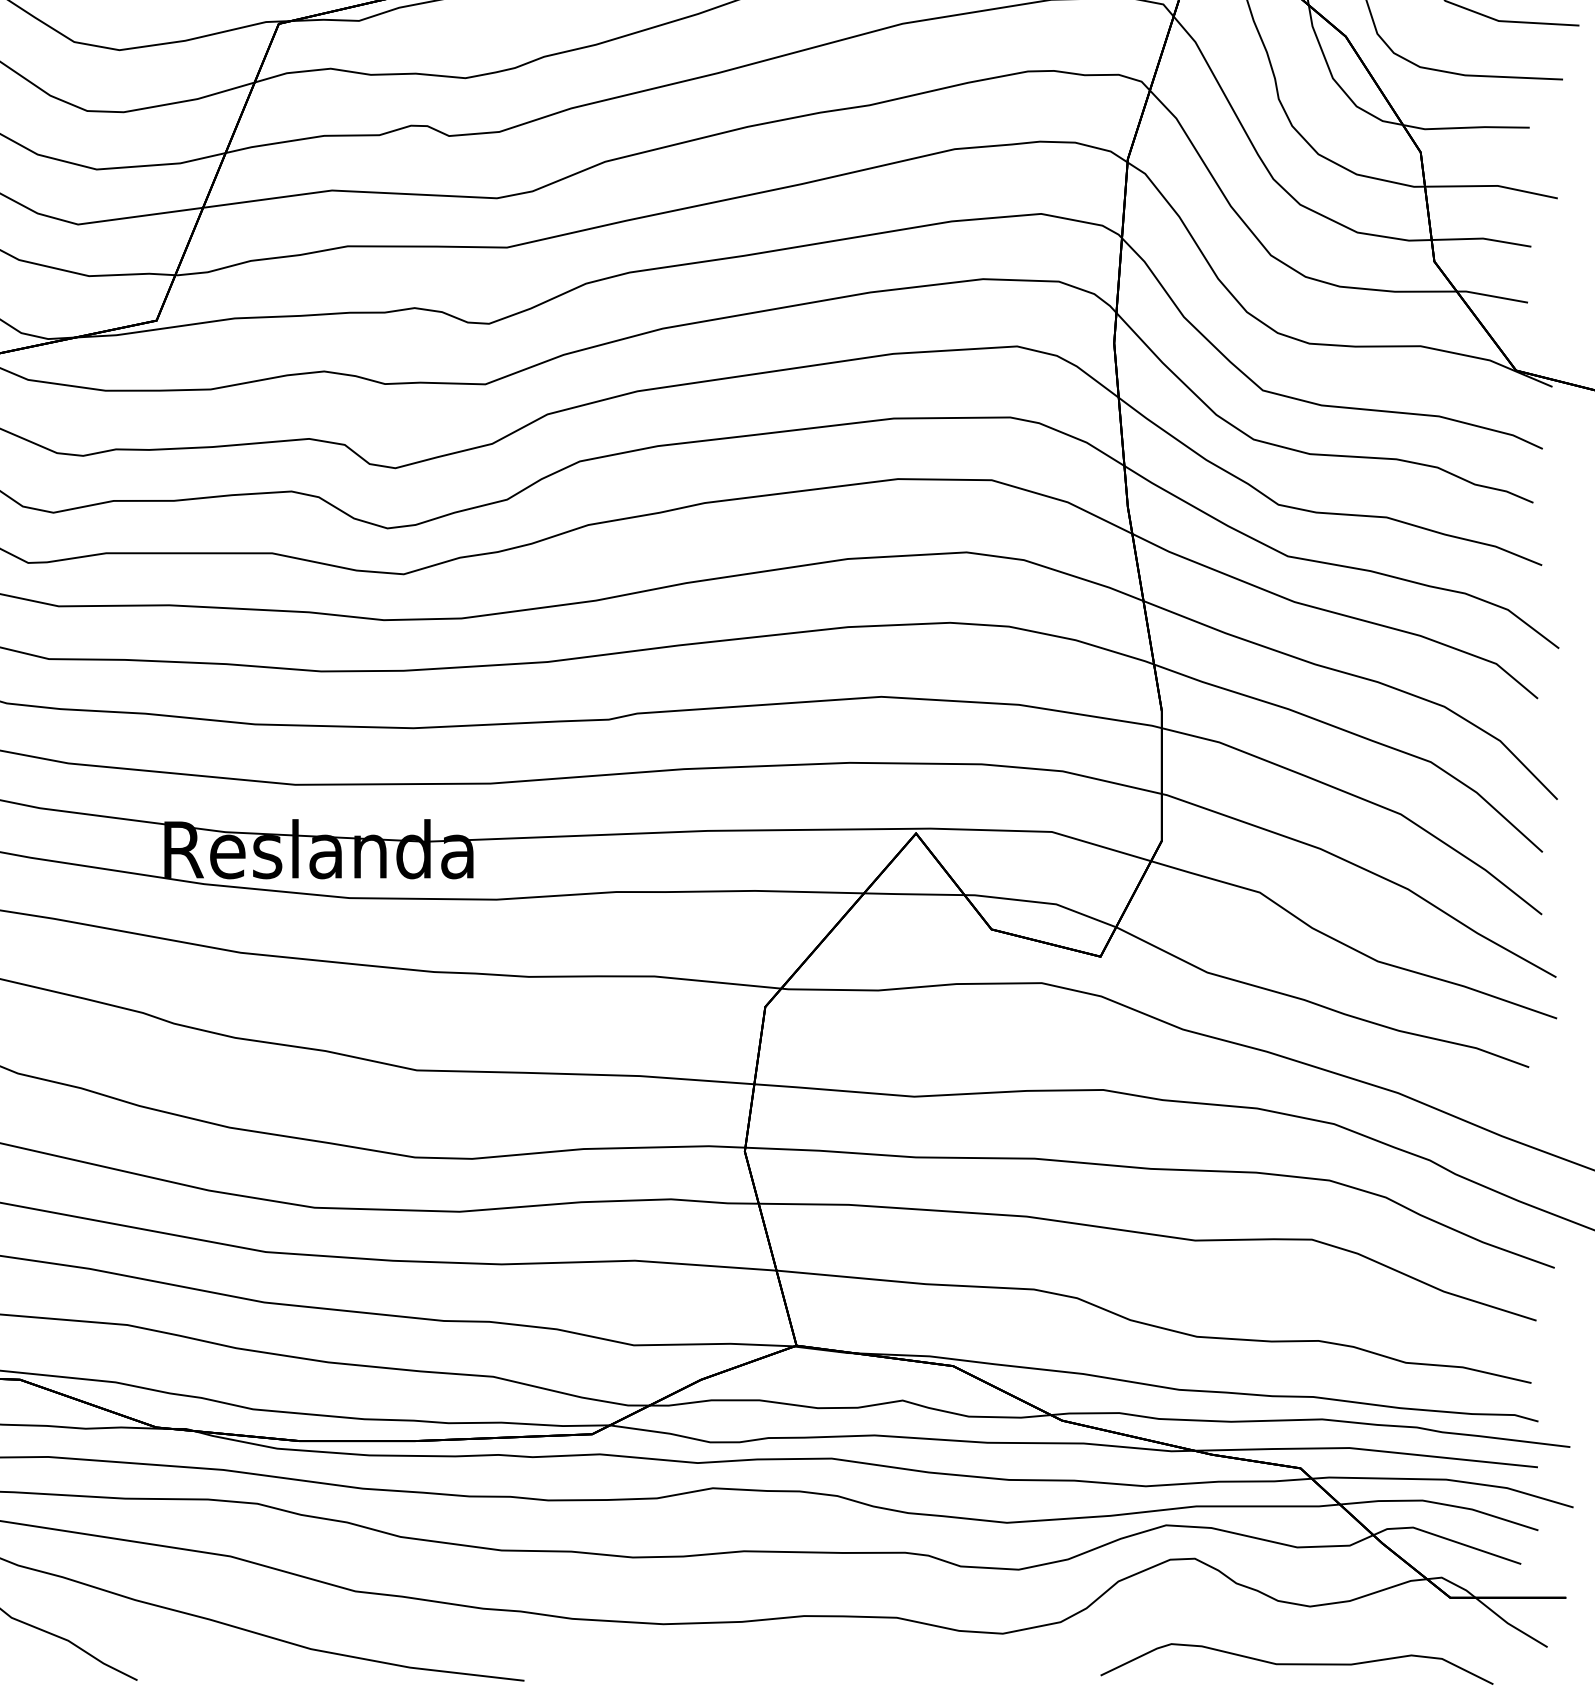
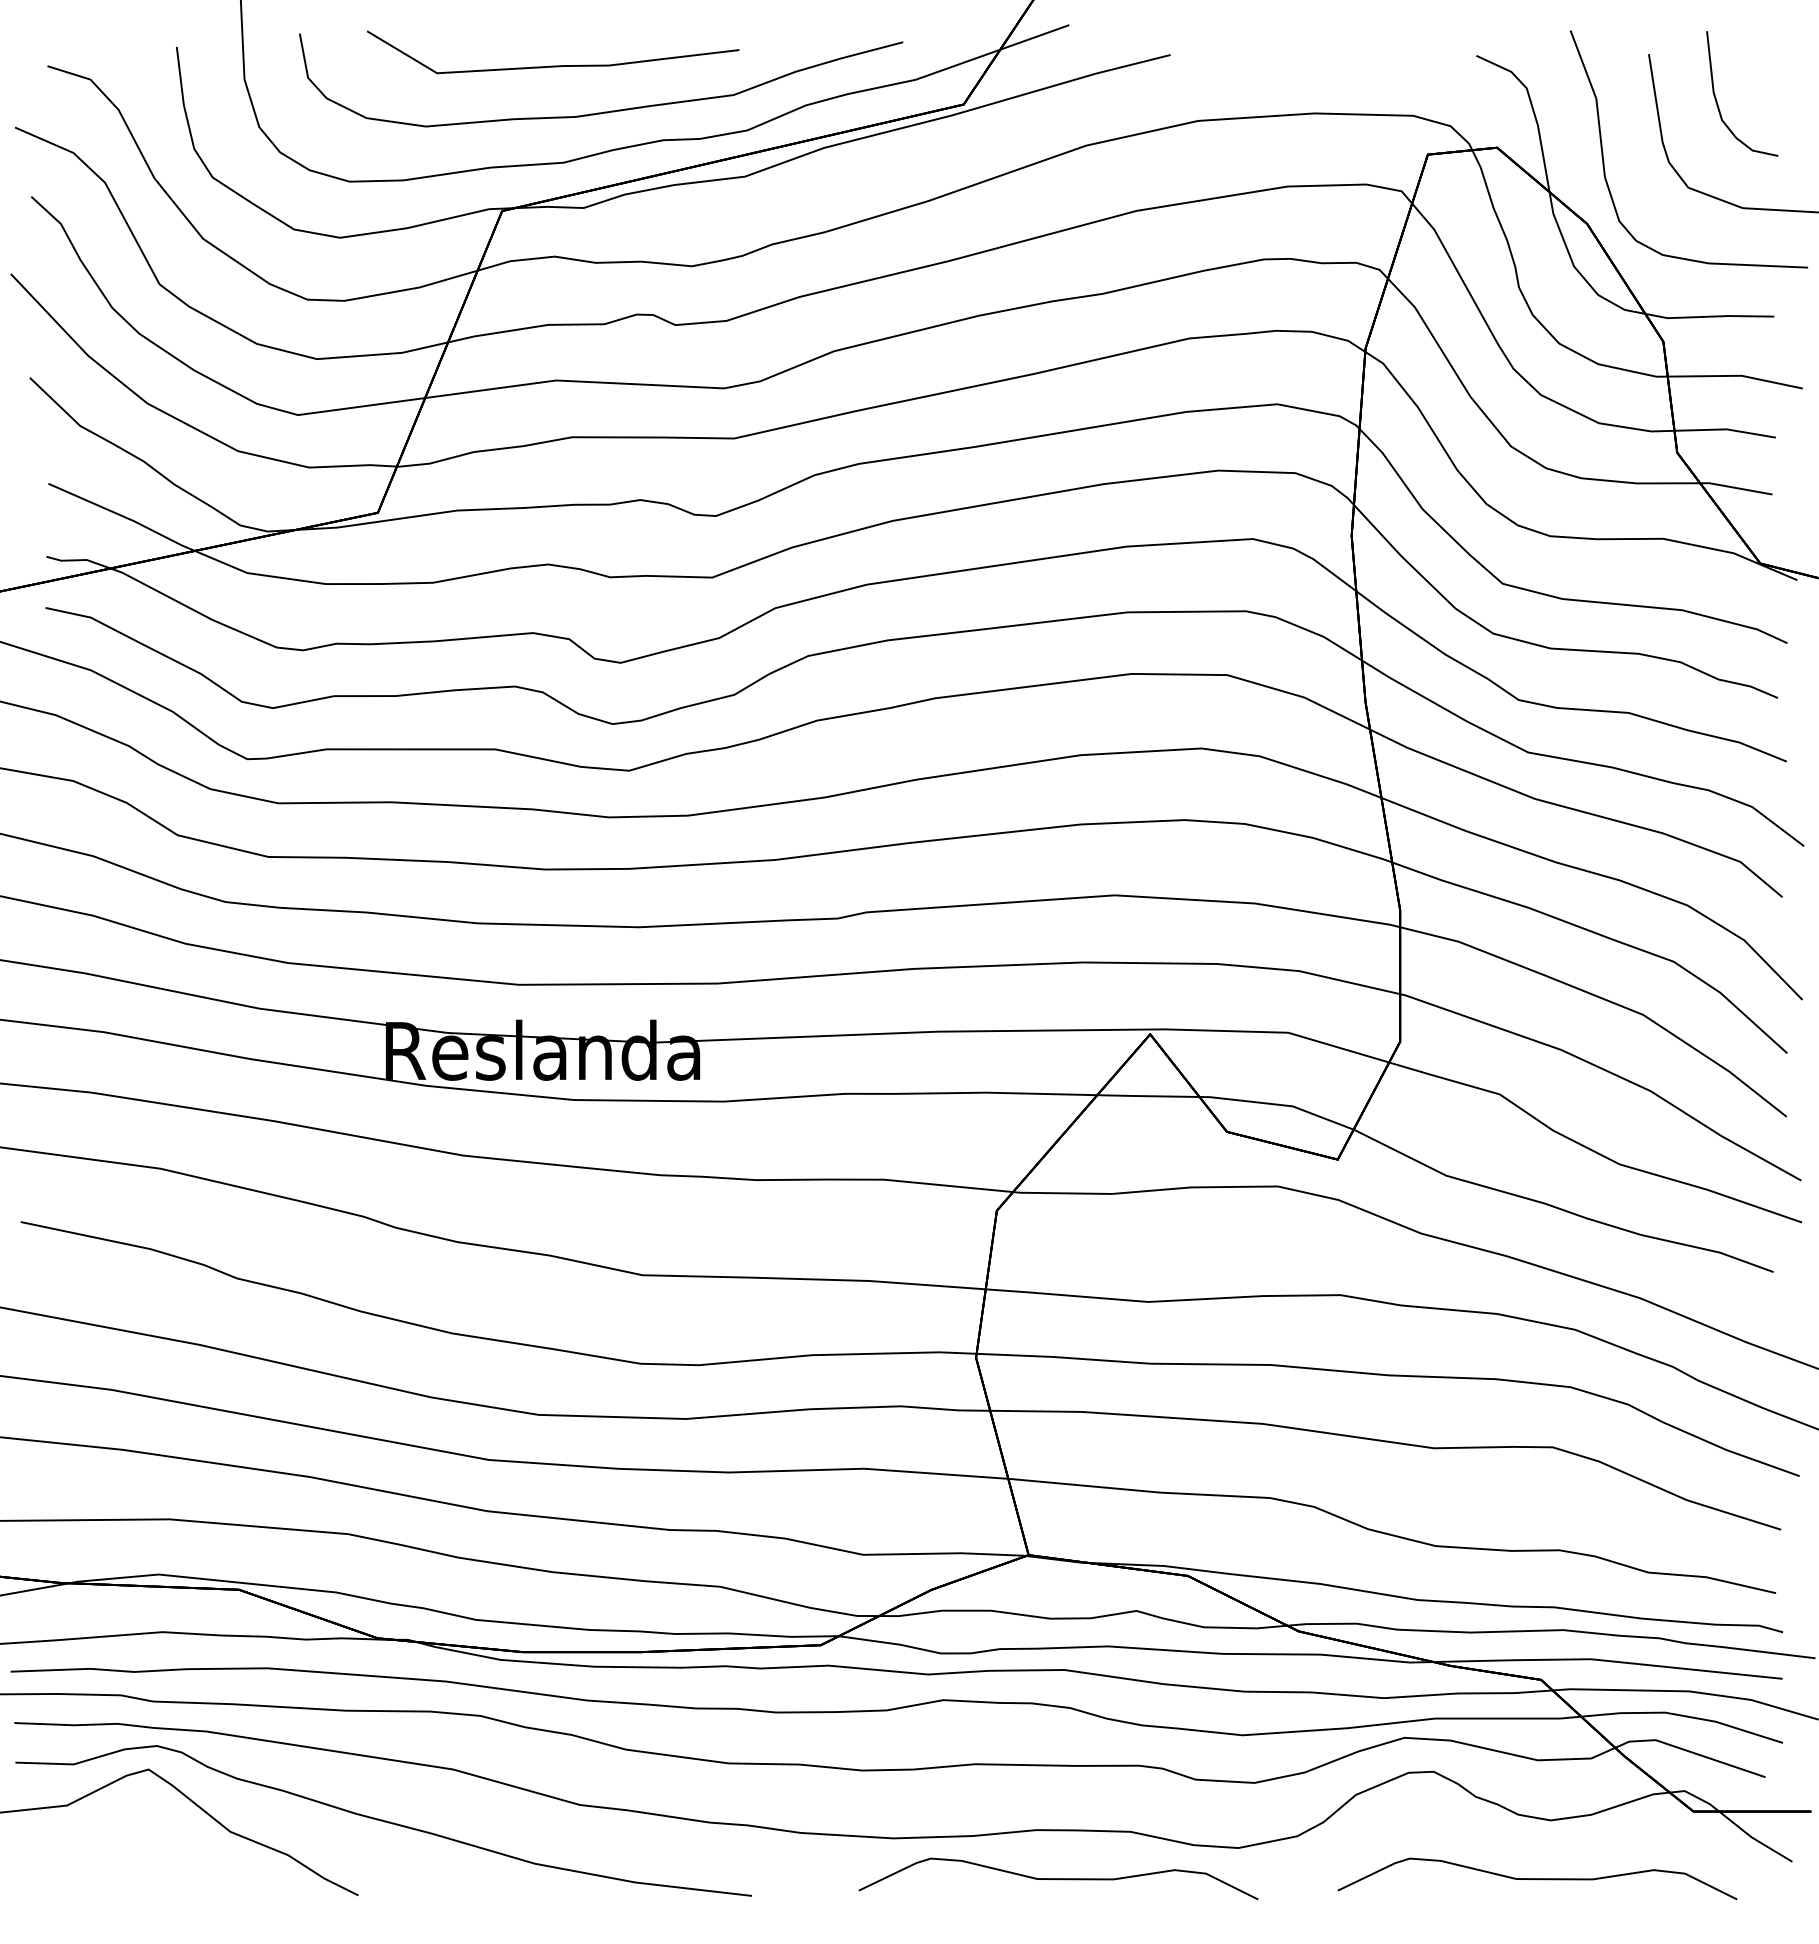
curve: (825, 1663) -> (1058, 1878), added

